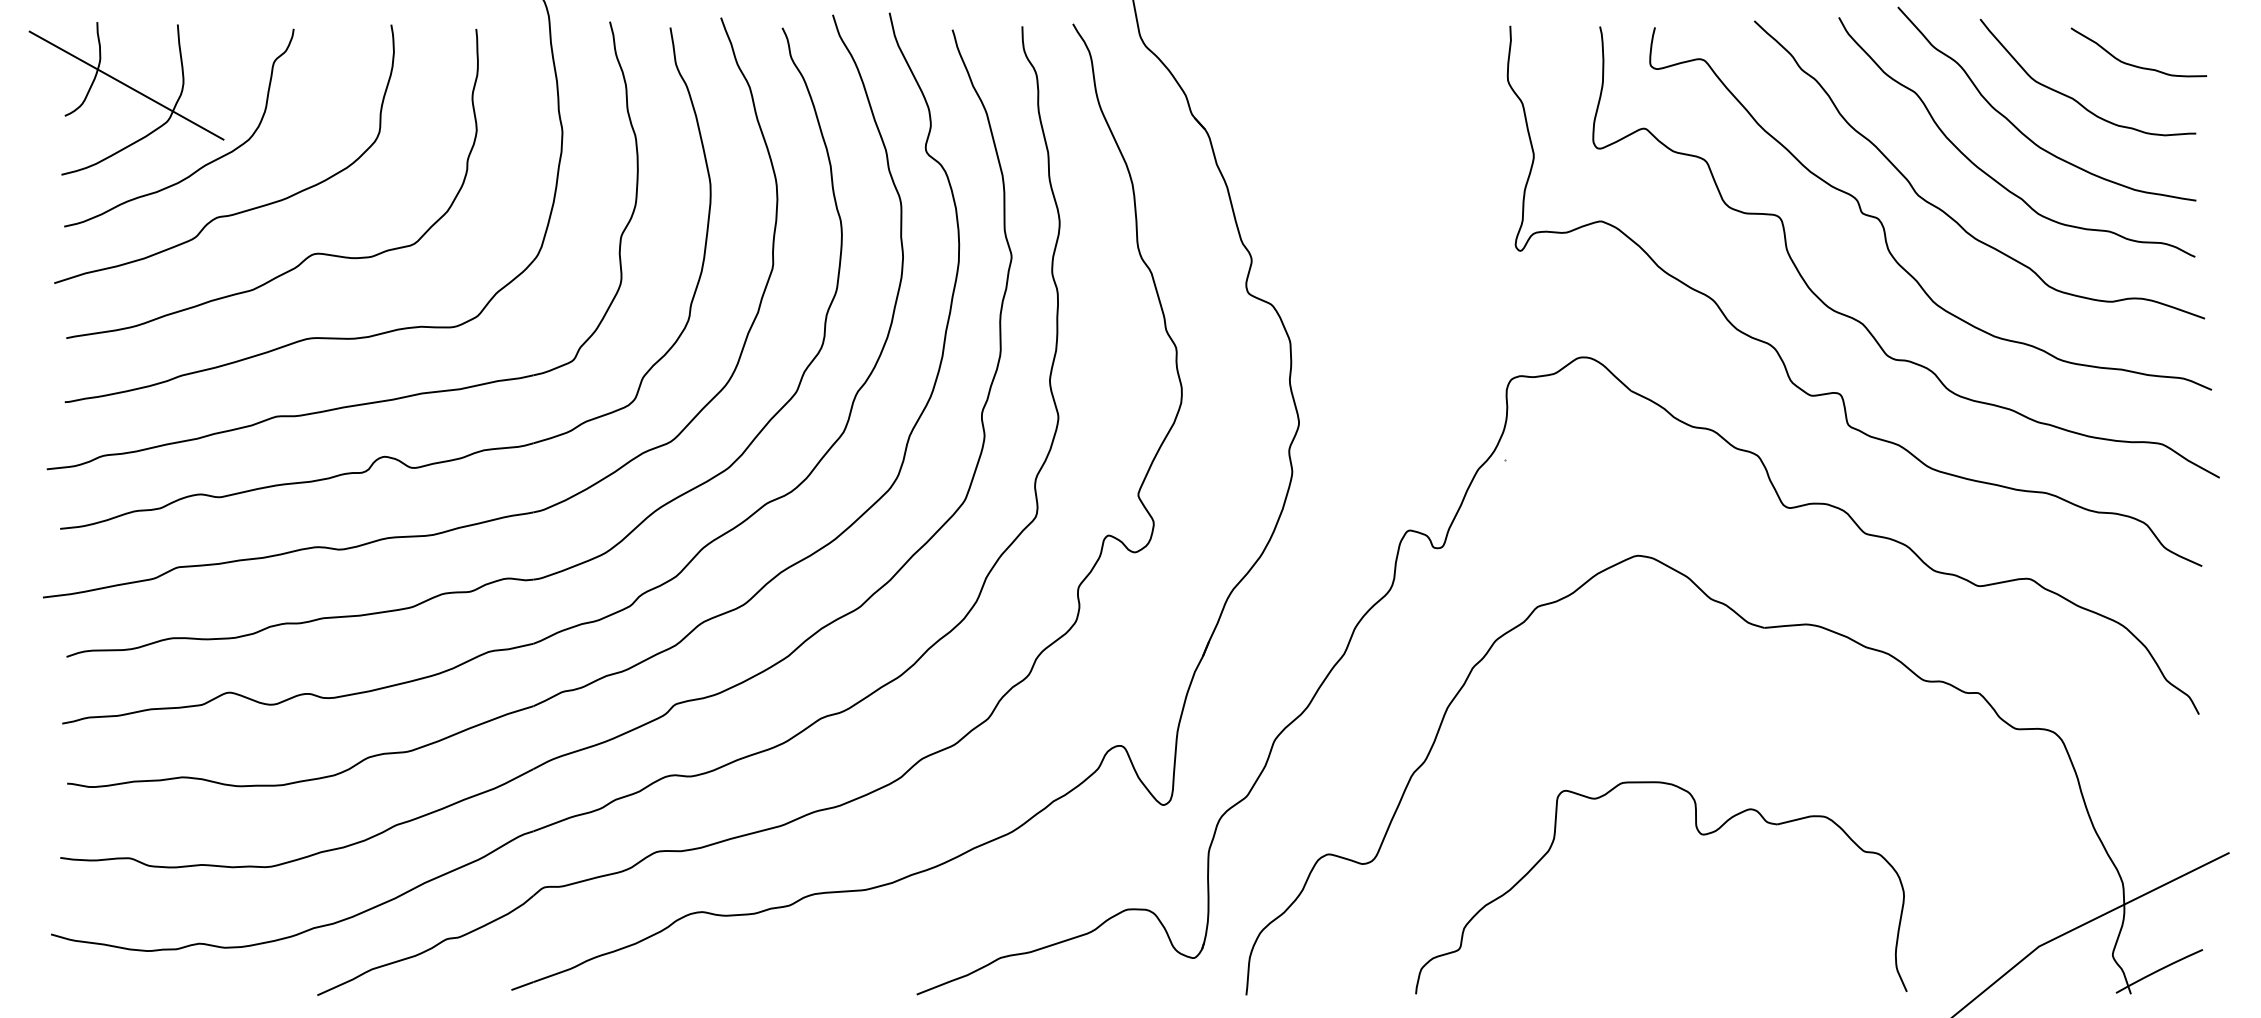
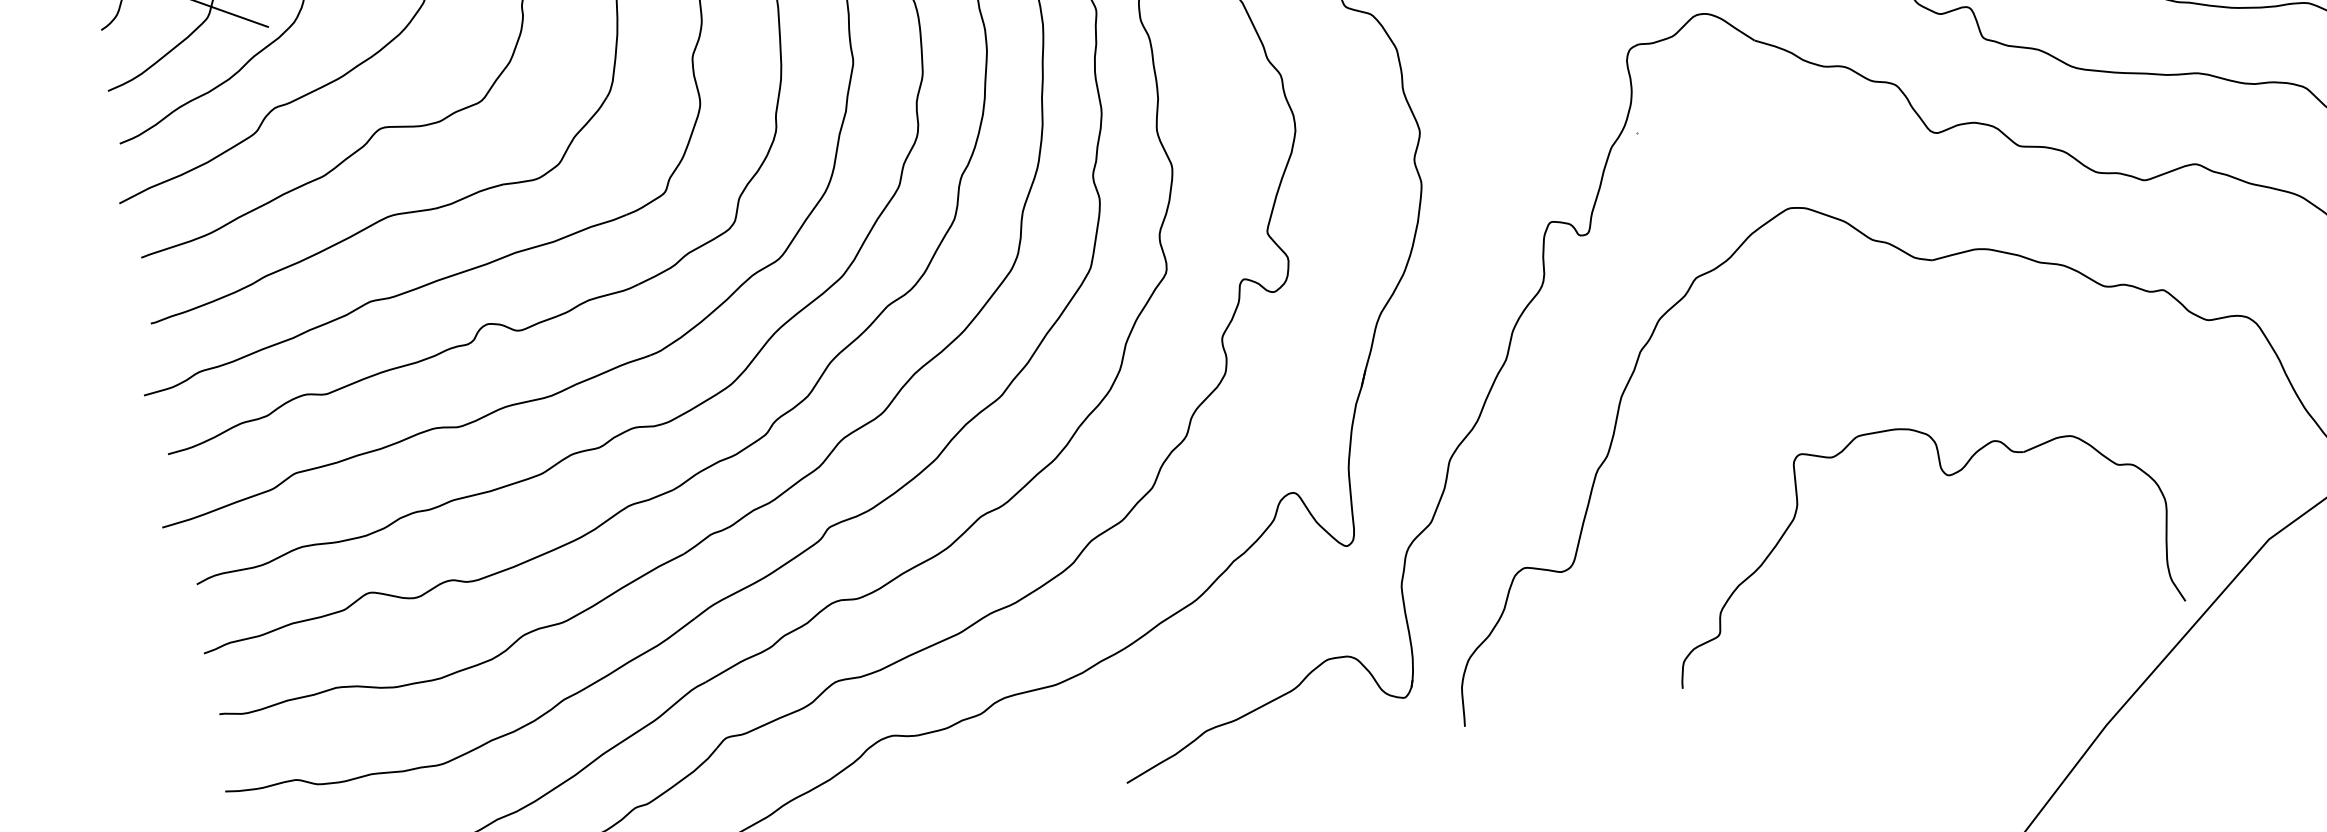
part: (1701, 835) -> (1947, 476), moved

